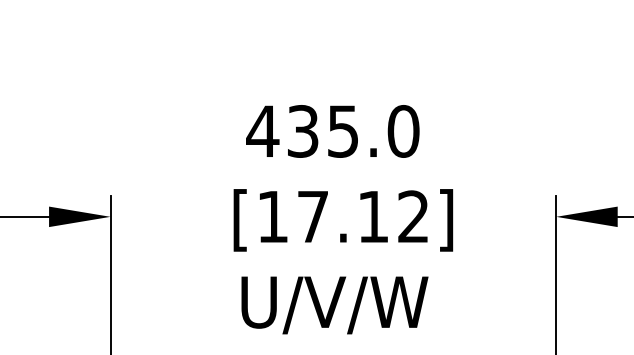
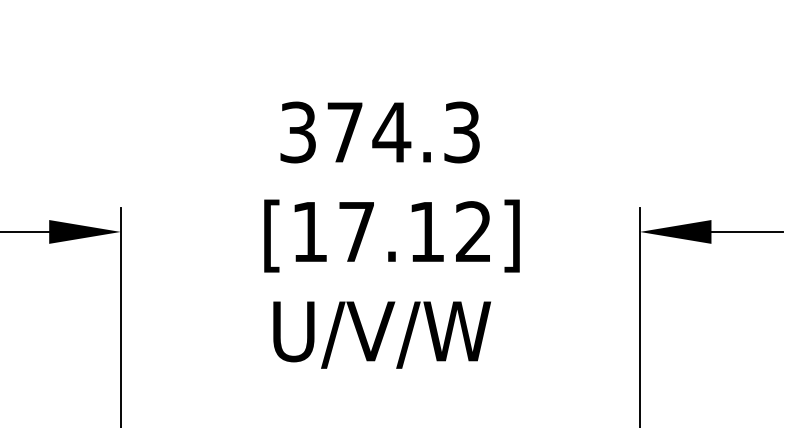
text: (332, 131) -> (379, 132), 435.0 -> 374.3

